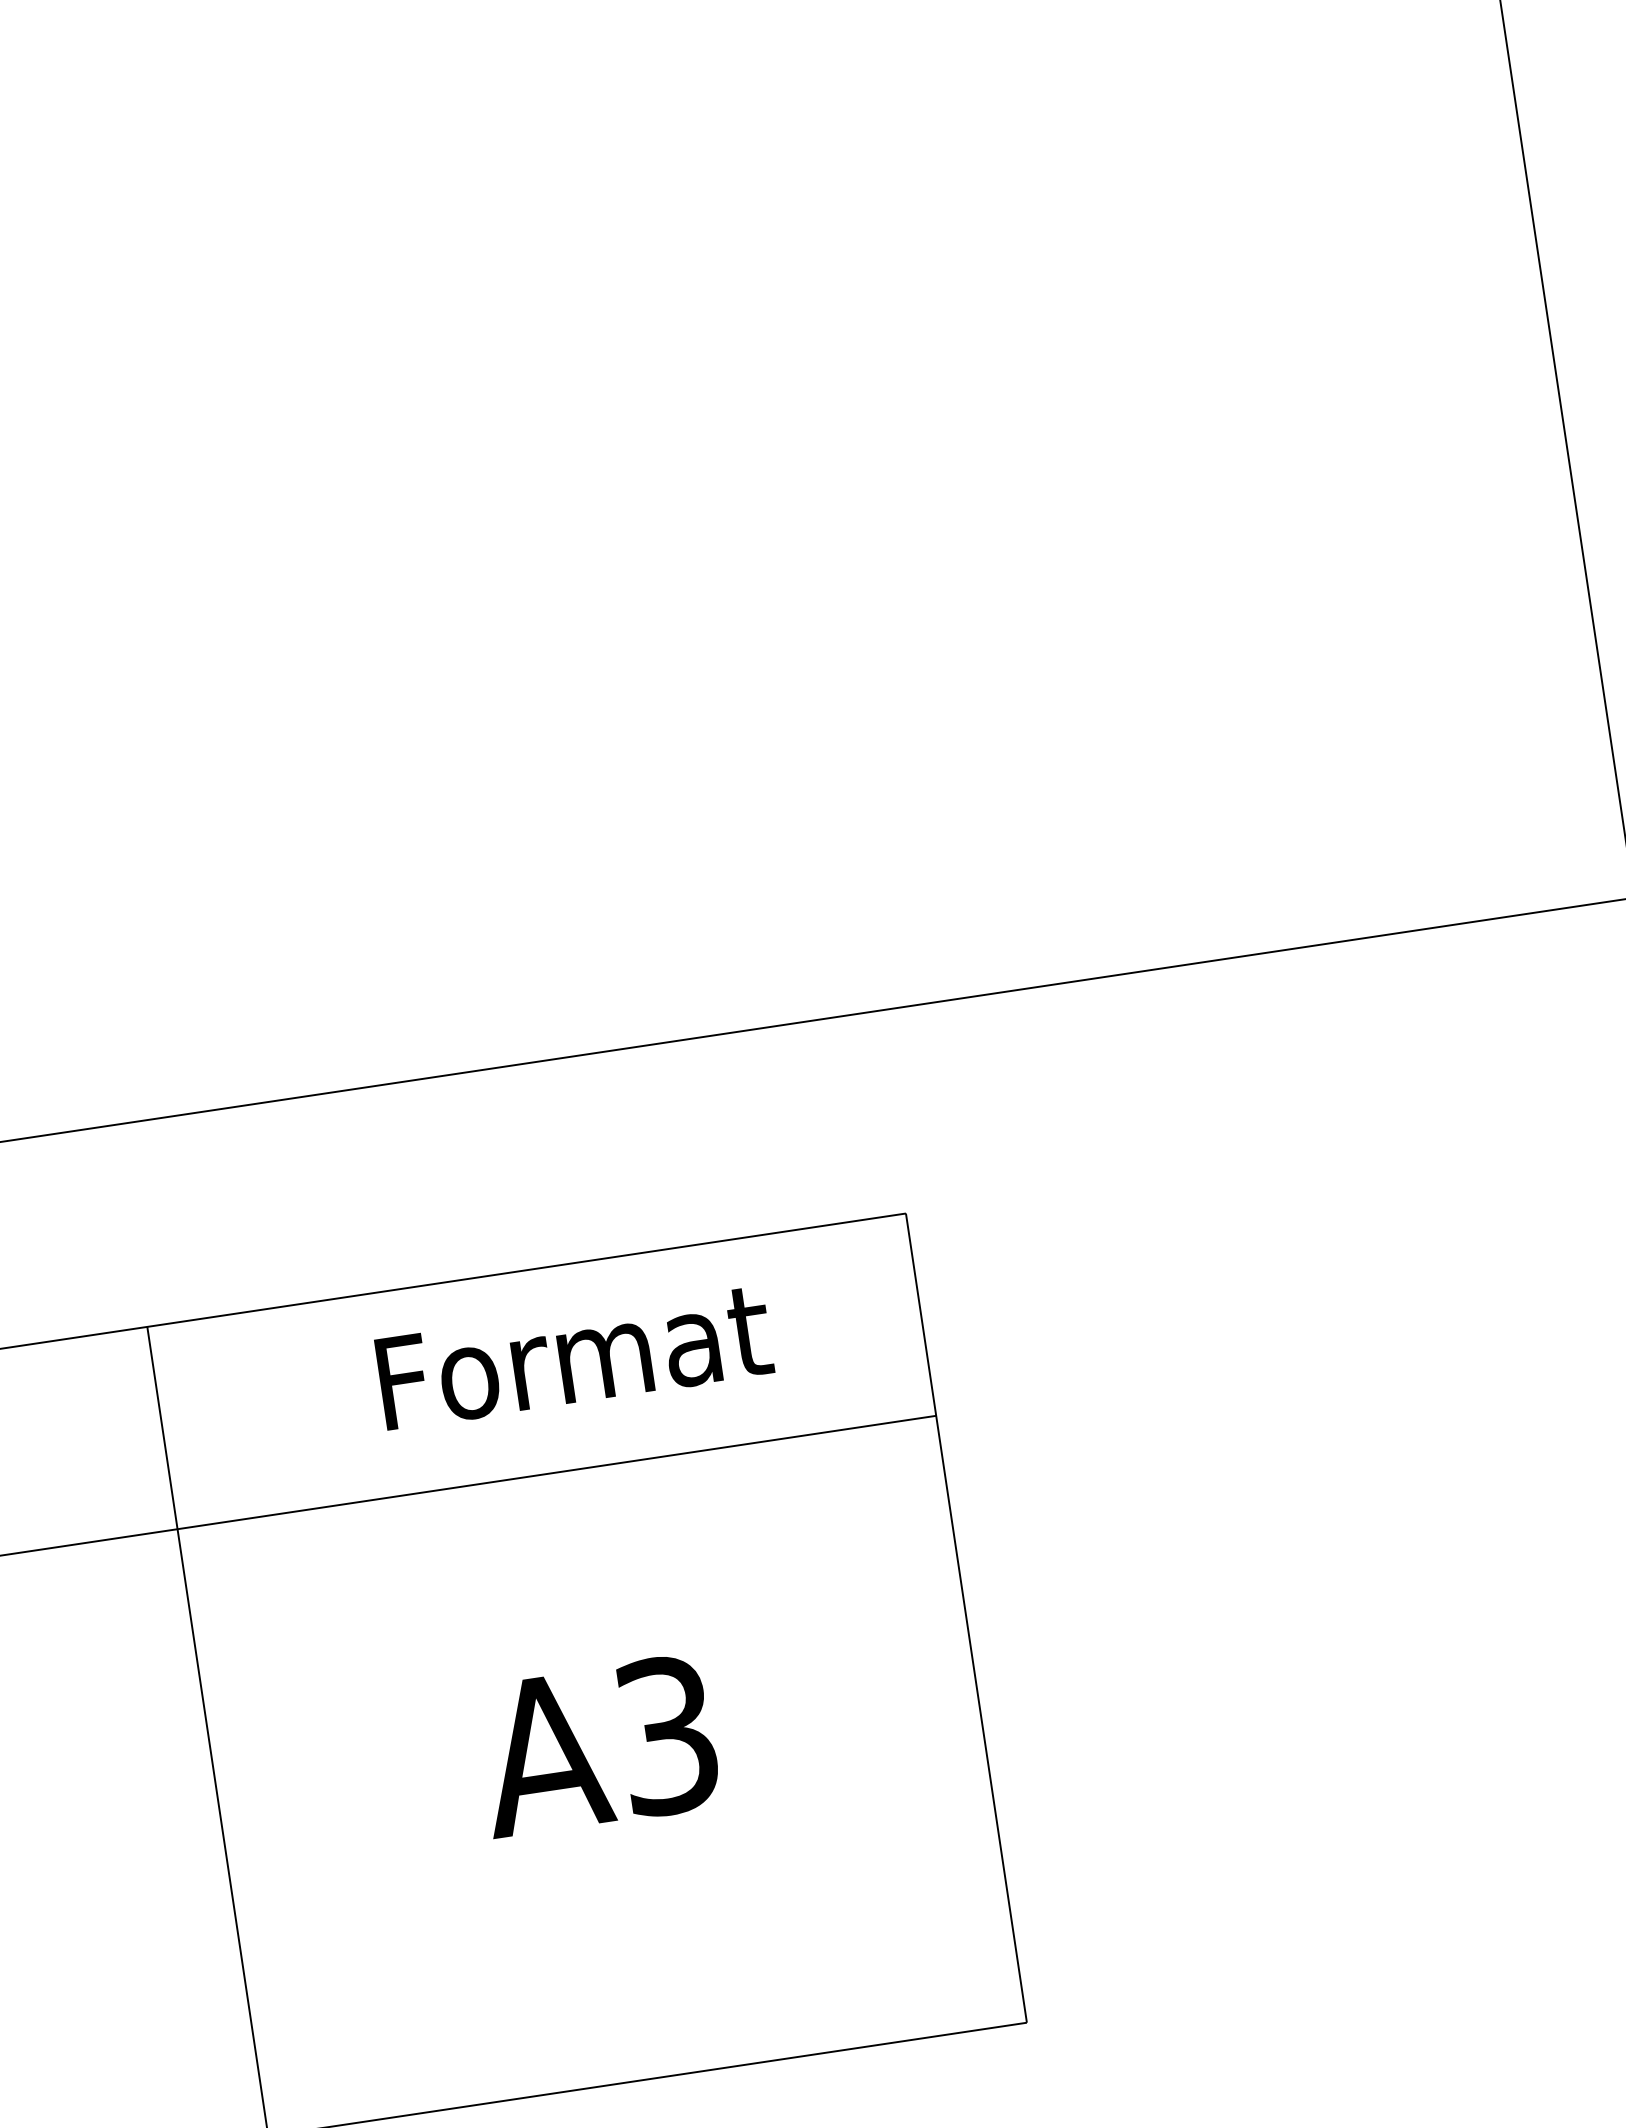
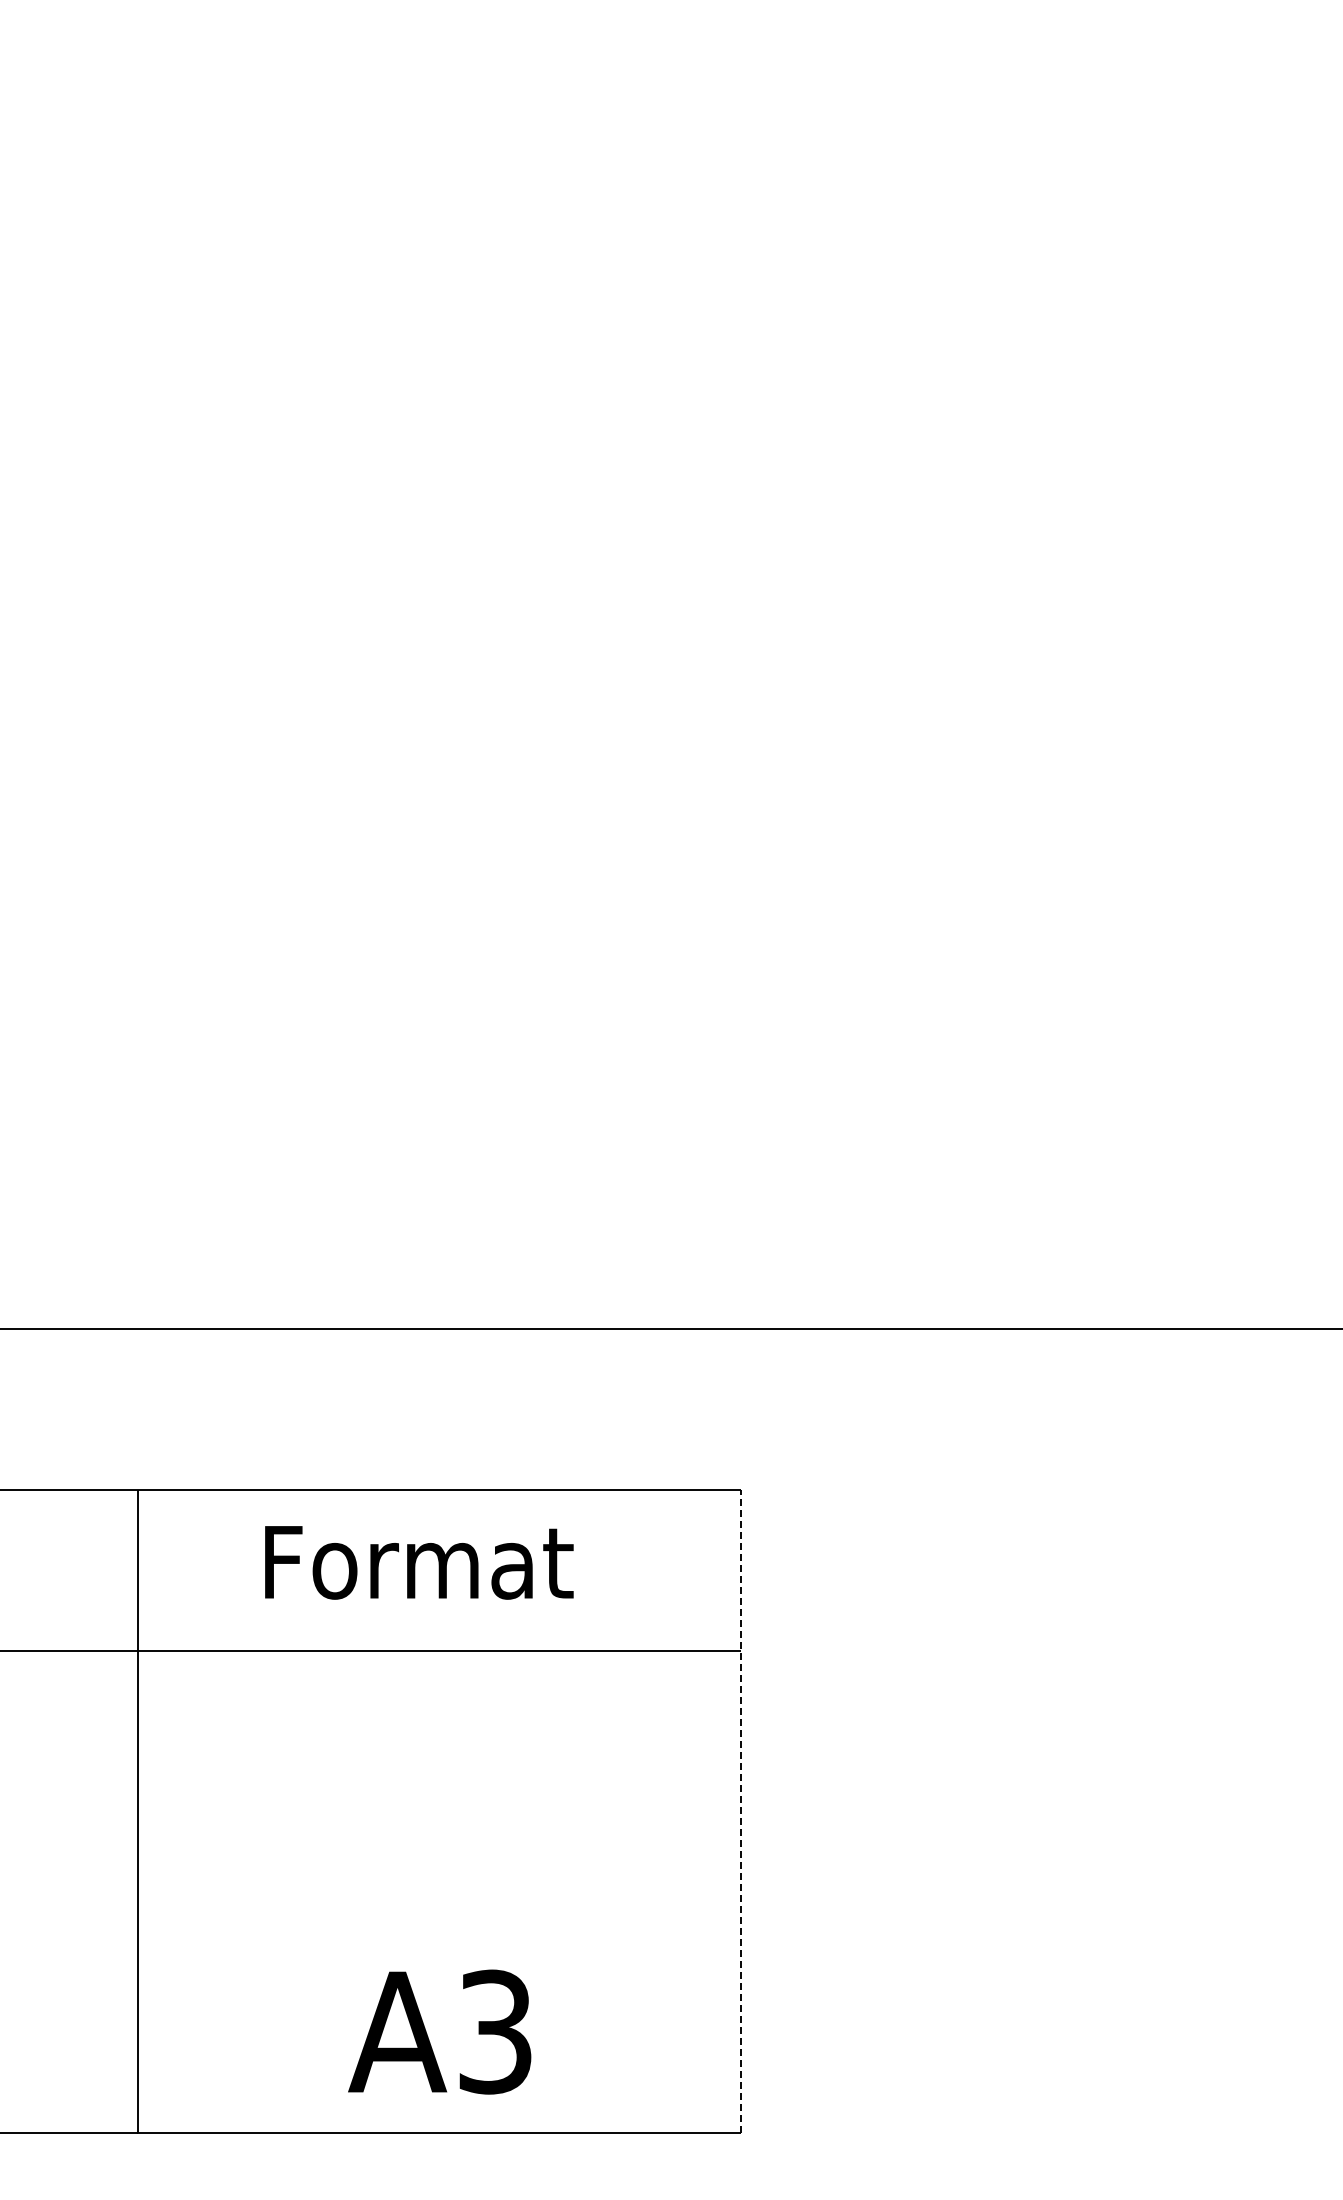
text: (574, 1356) -> (419, 1562), moved
line: (966, 1618) -> (740, 1811), solid -> dashed
text: (596, 1745) -> (439, 2031), moved

